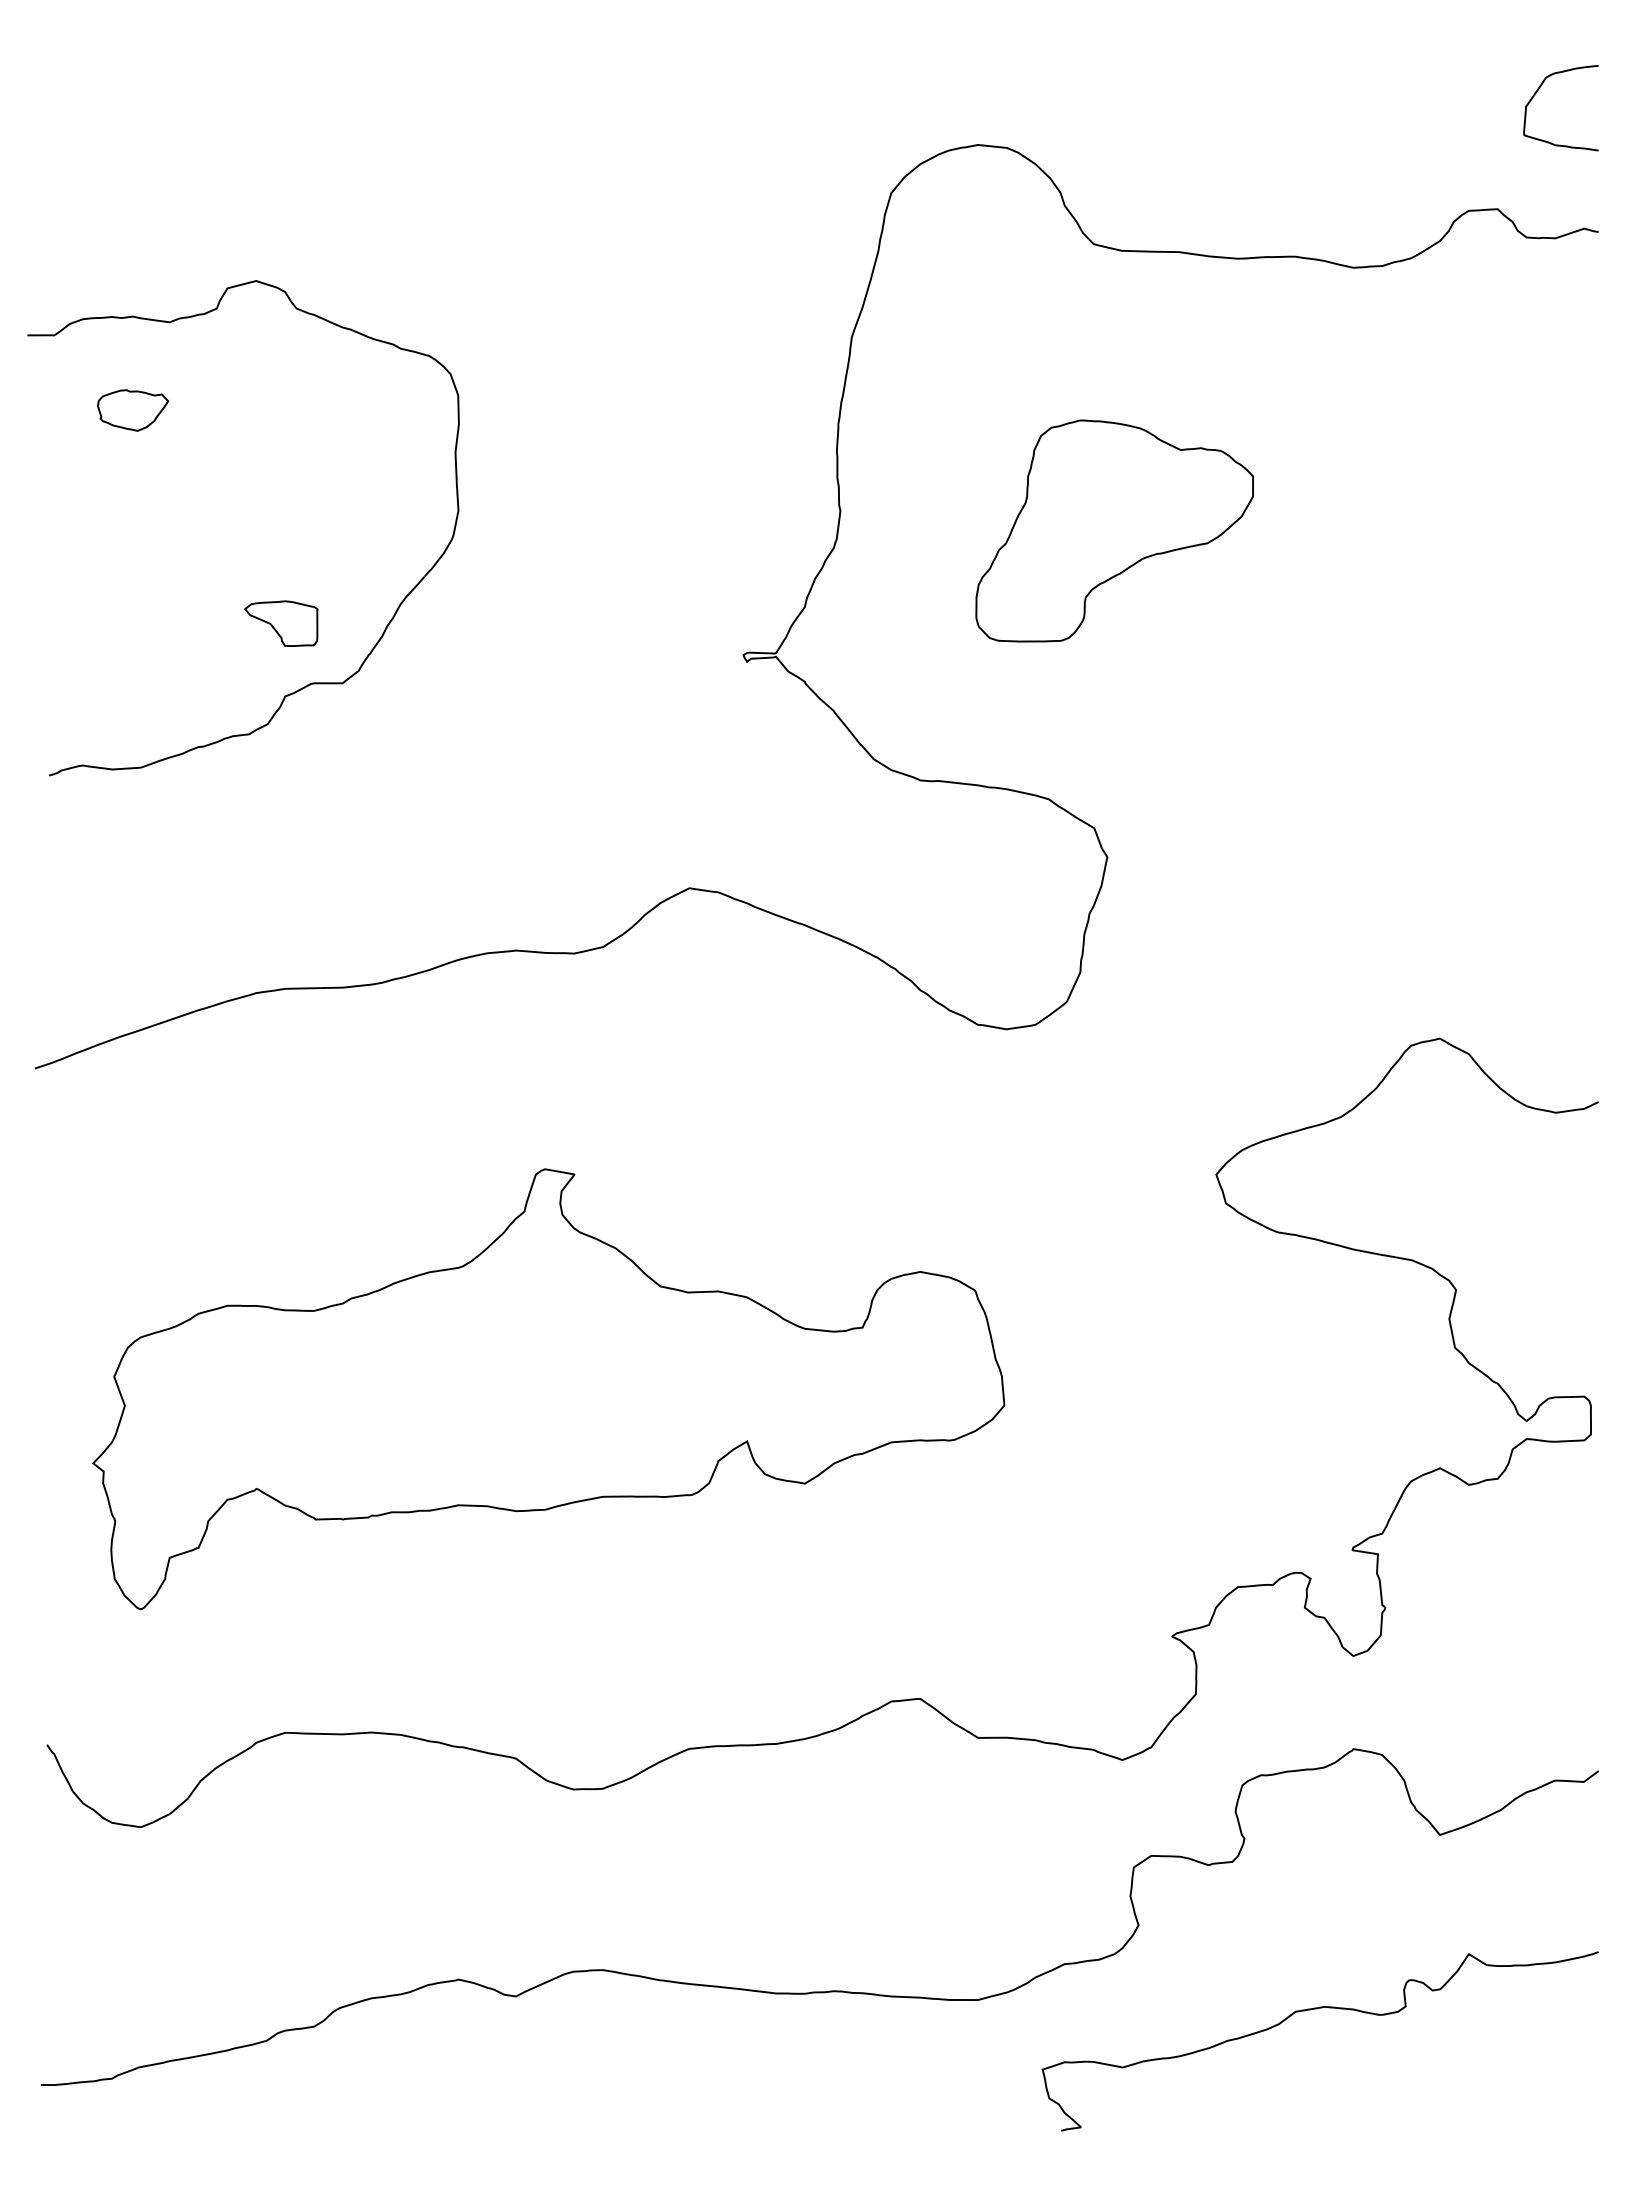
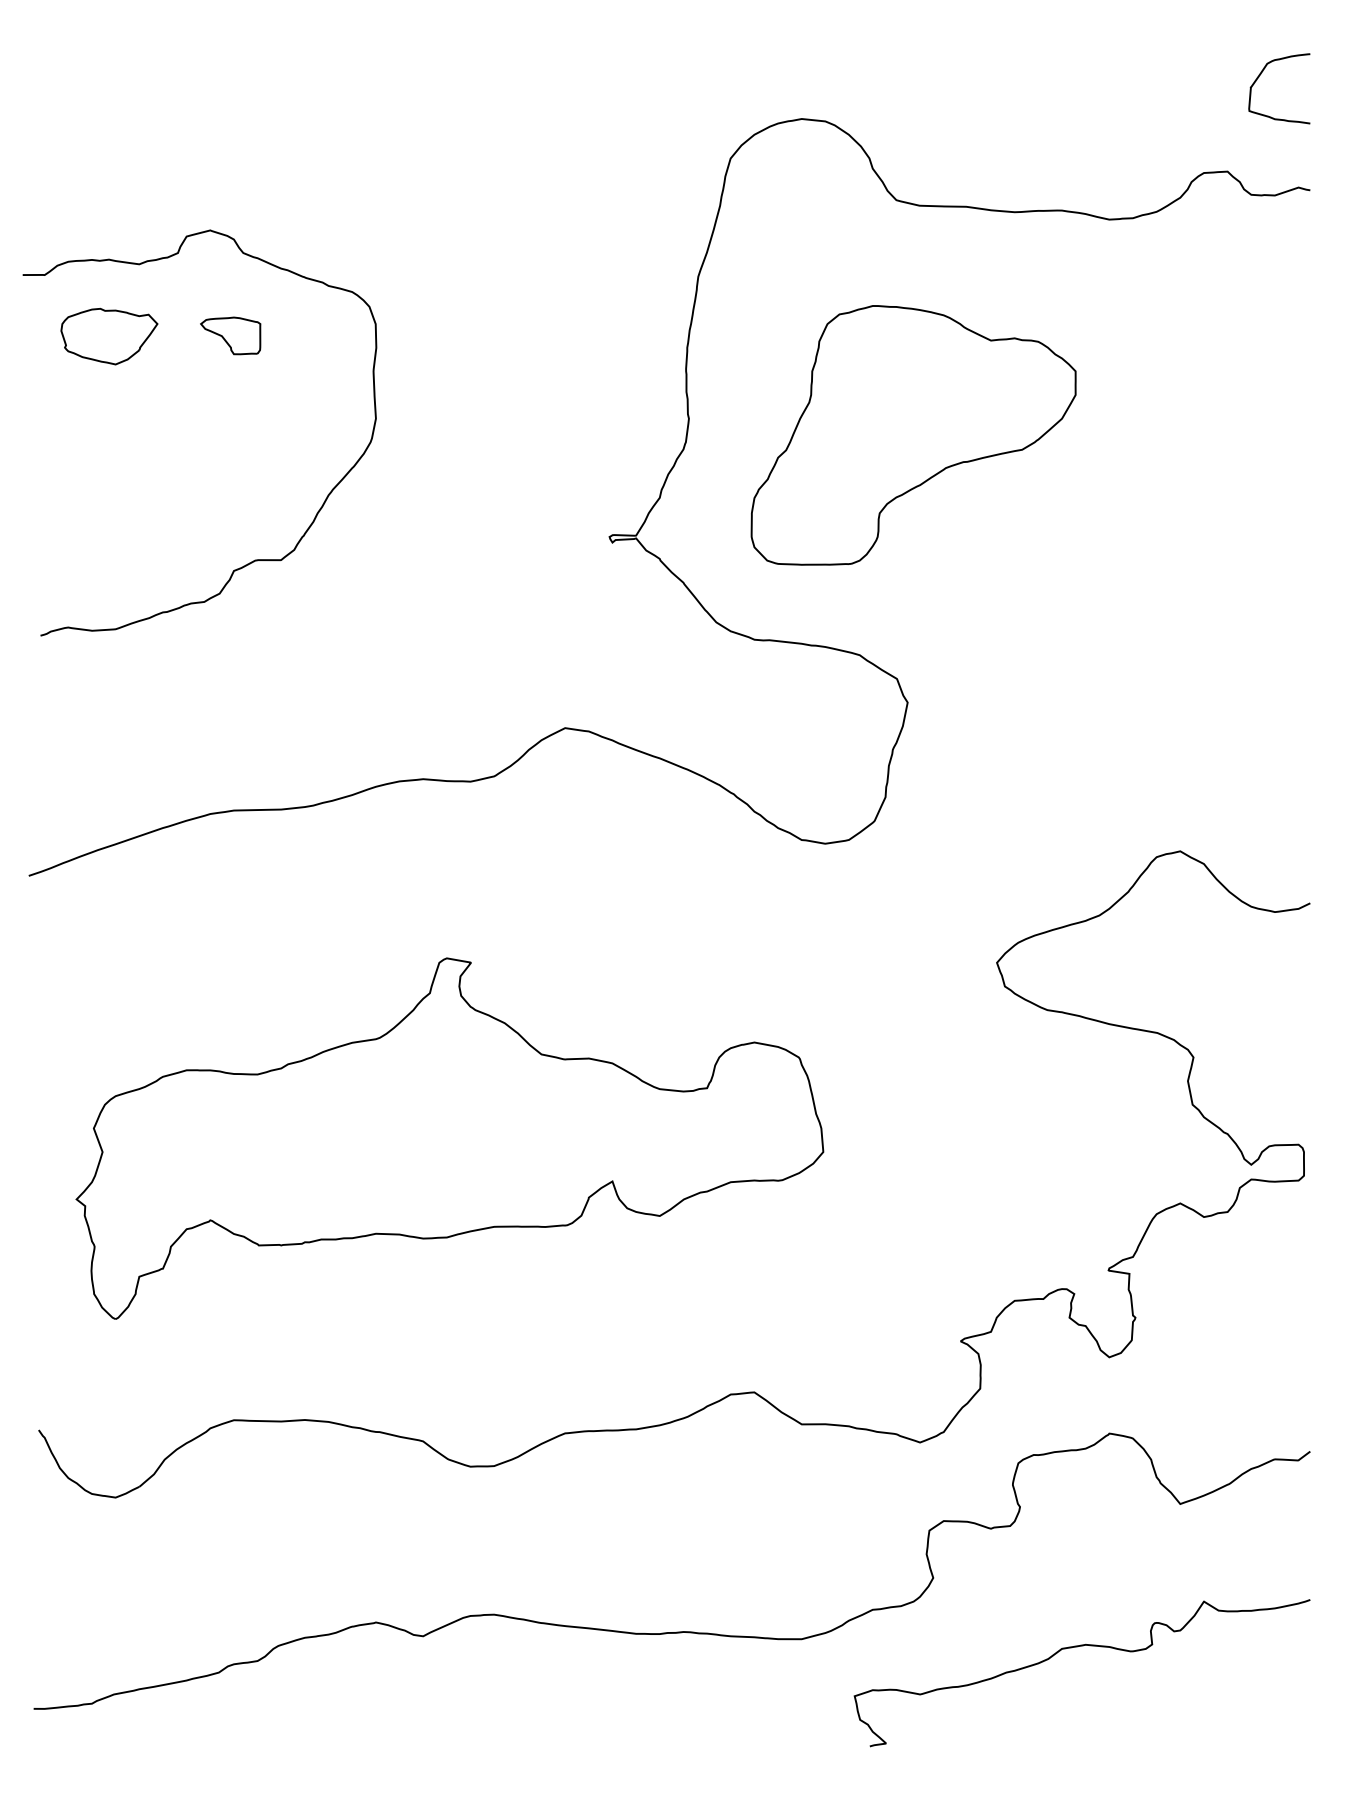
part: (132, 410) -> (108, 336), size x1.67
part: (1114, 530) -> (913, 434), size x1.43
part: (281, 623) -> (230, 335), moved

